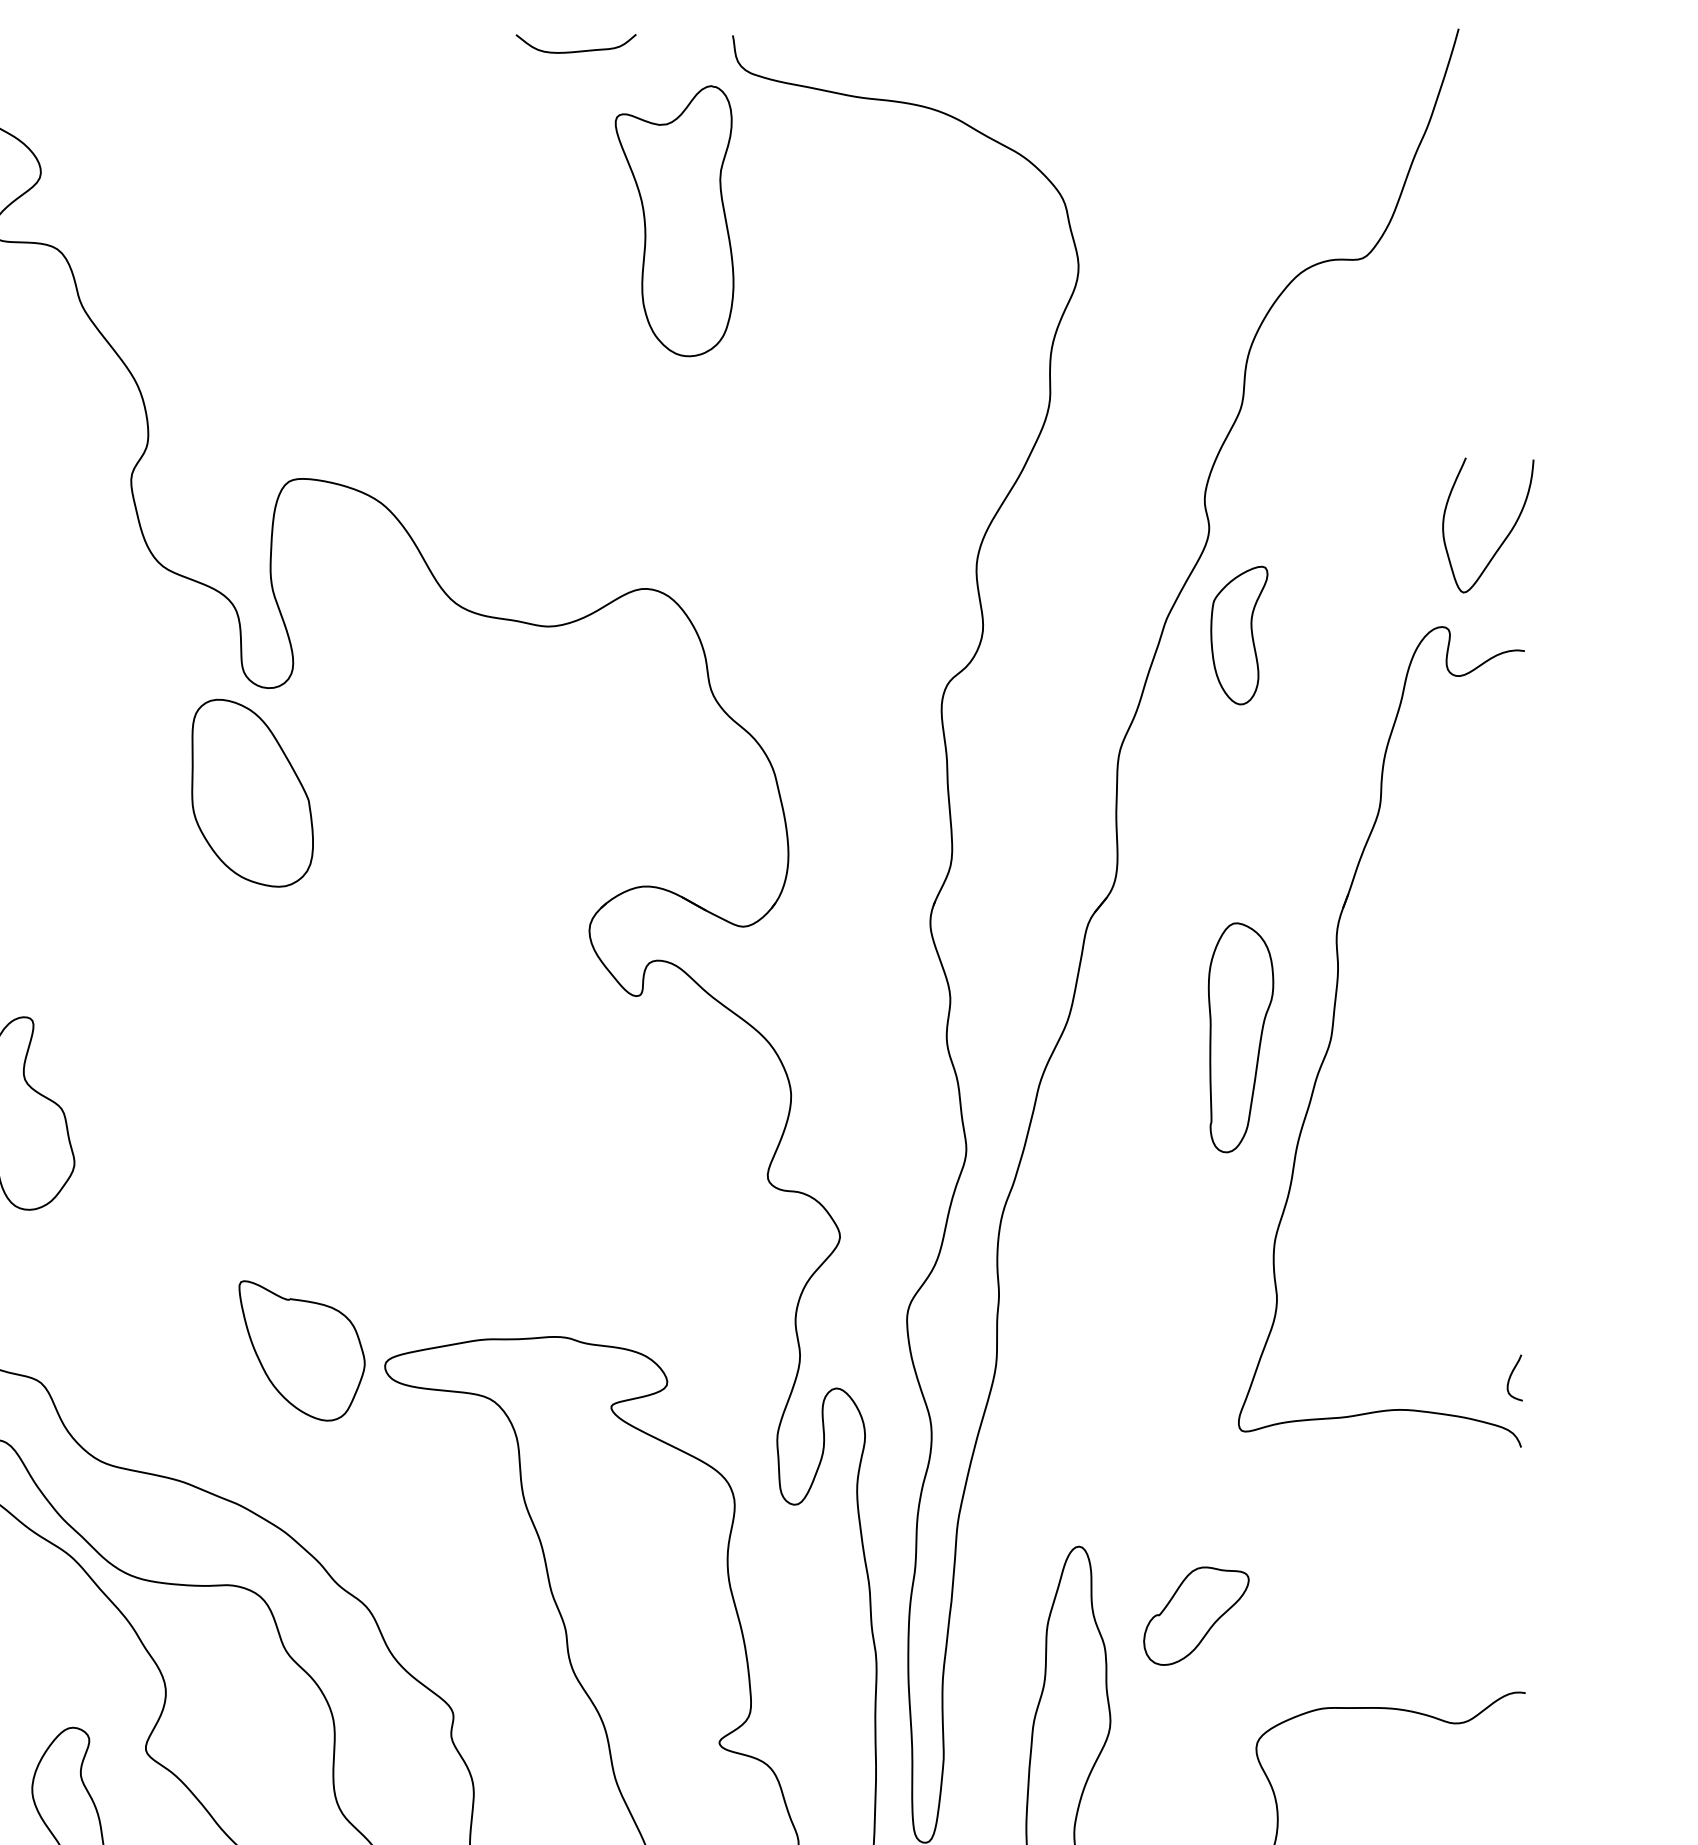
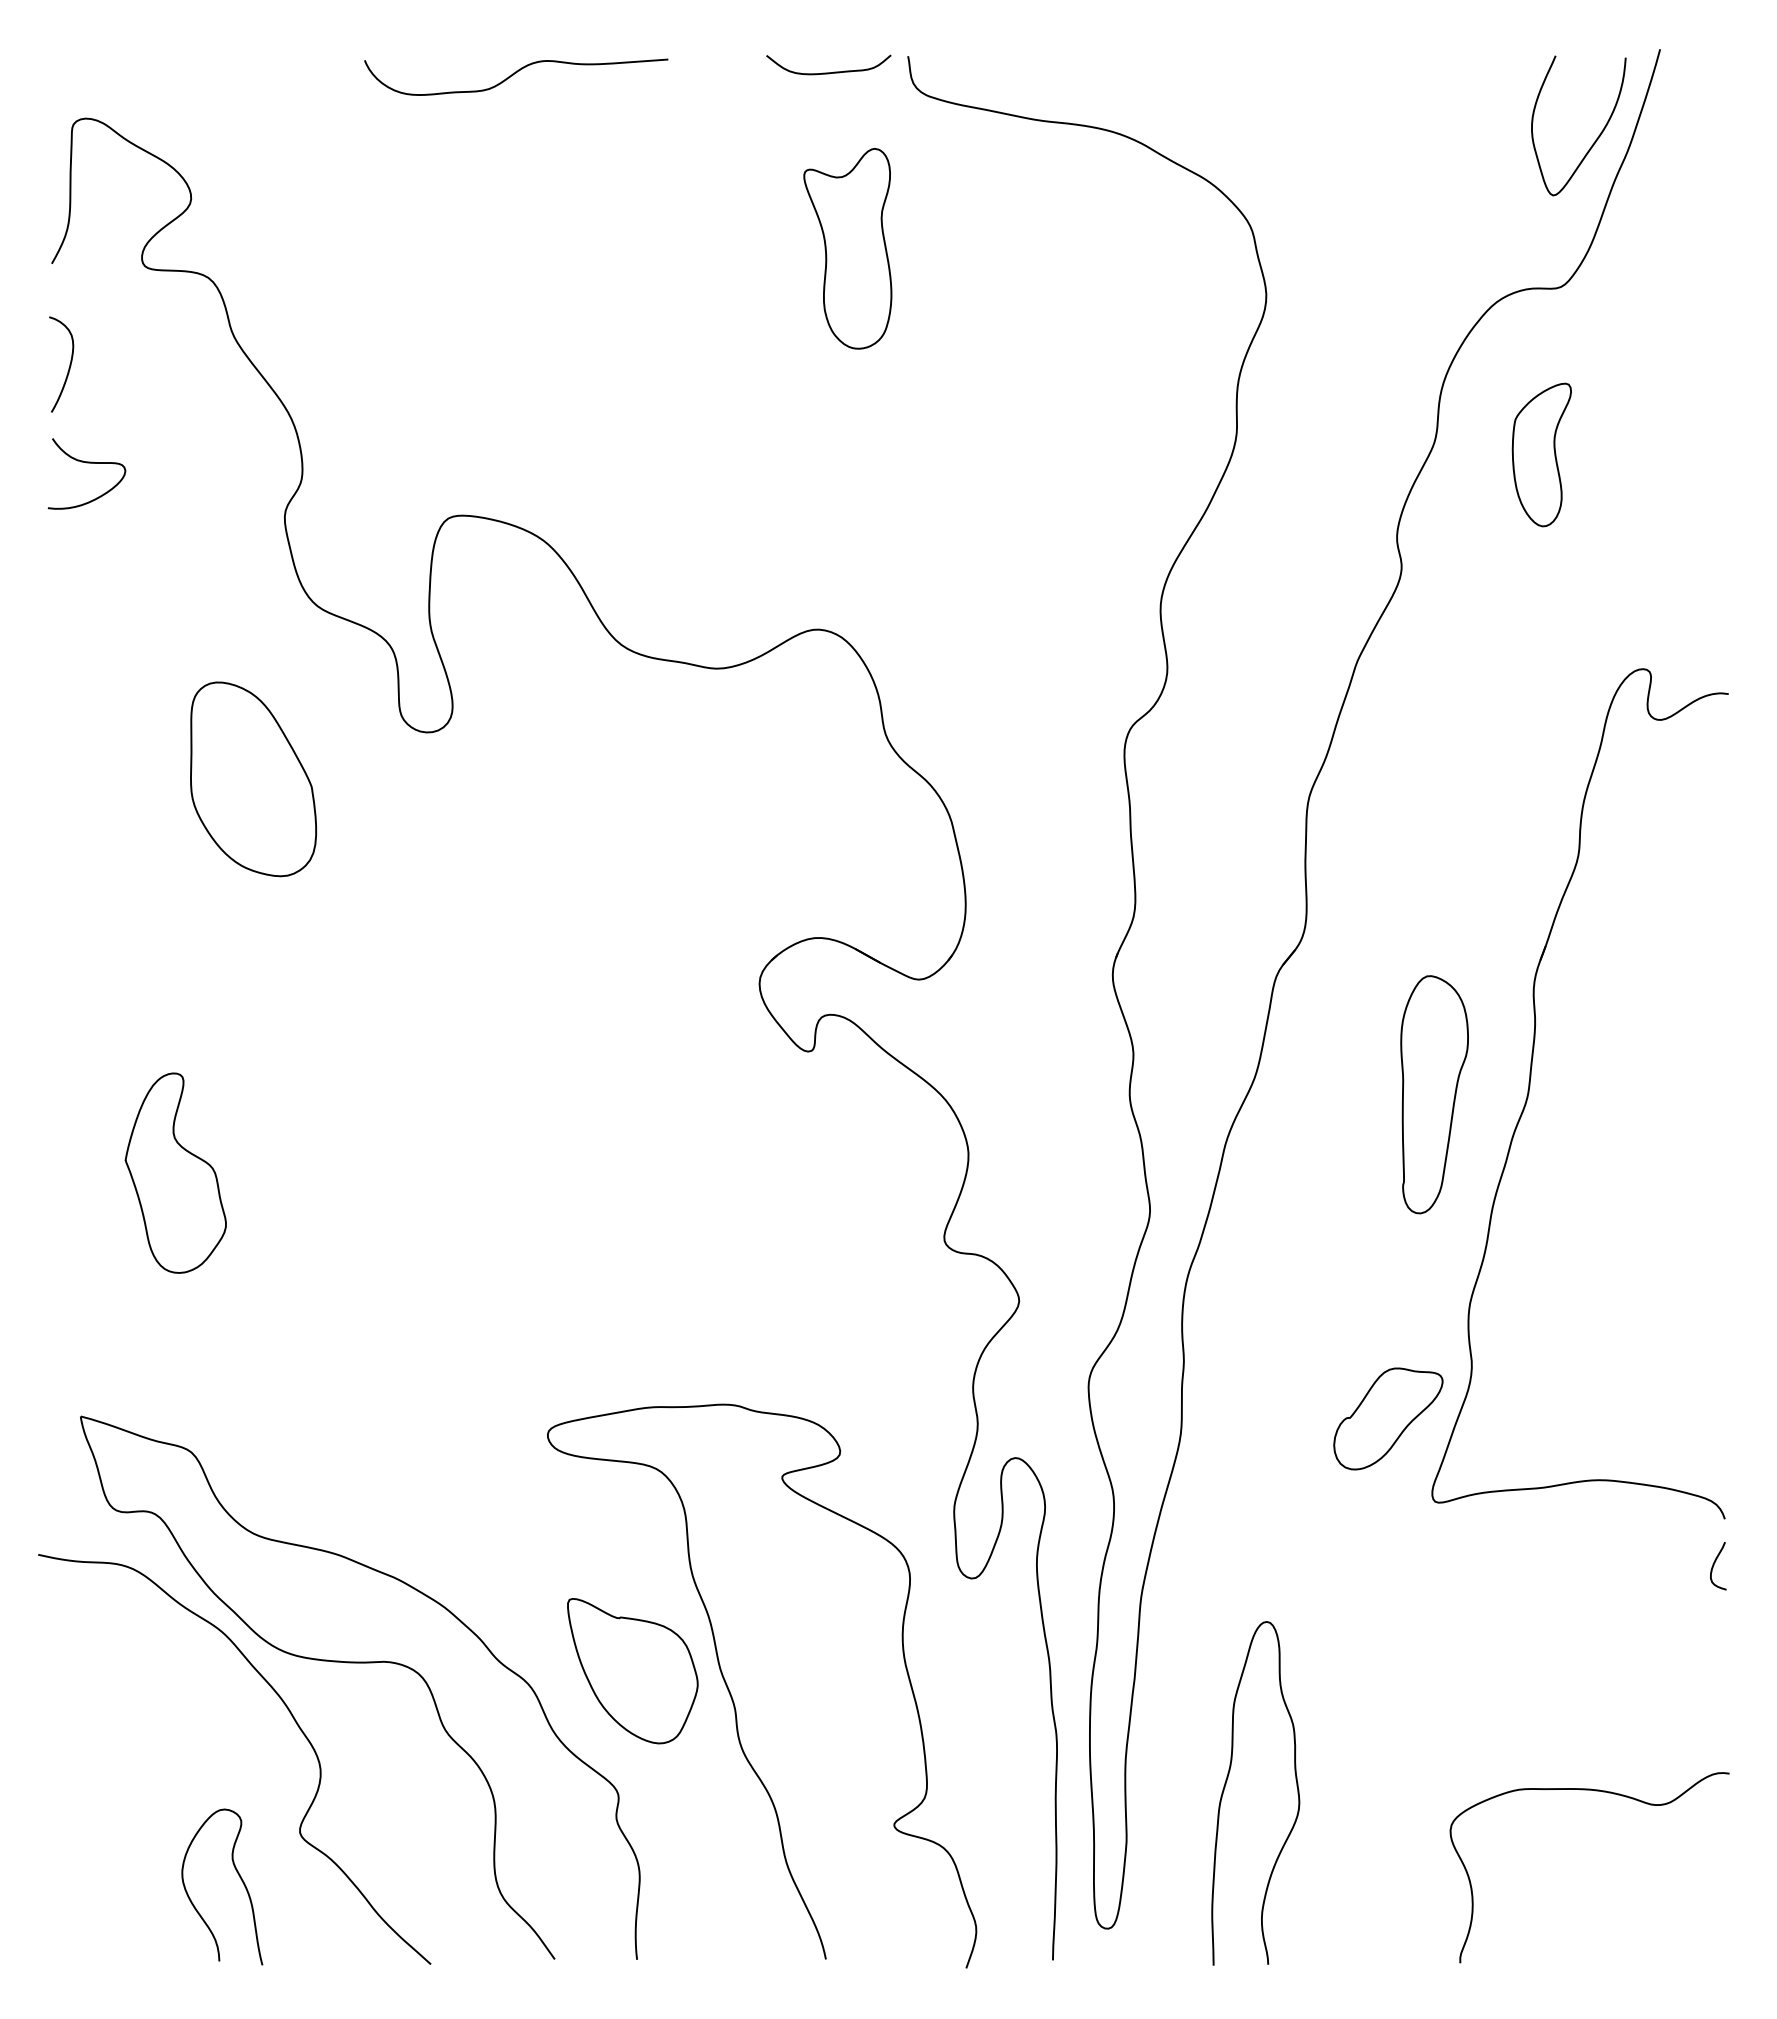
curve: (575, 51) -> (828, 72), moved
curve: (352, 53) -> (514, 74), added
part: (674, 221) -> (847, 248), size x0.71
curve: (1505, 537) -> (1596, 138), moved
part: (1238, 635) -> (1541, 454), moved
part: (252, 793) -> (253, 779), moved
part: (301, 1351) -> (632, 1671), moved
curve: (1511, 1377) -> (1714, 1565), moved
part: (1196, 1615) -> (1388, 1418), moved

